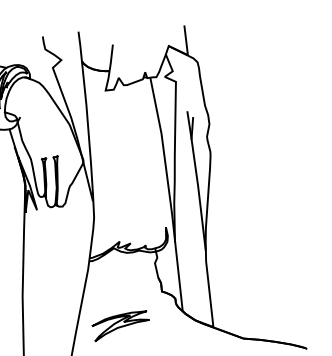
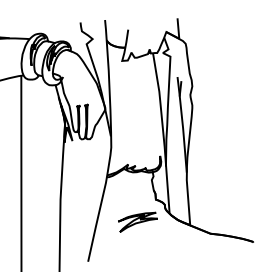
part: (120, 324) -> (137, 221), moved

